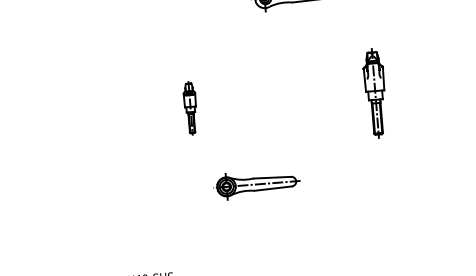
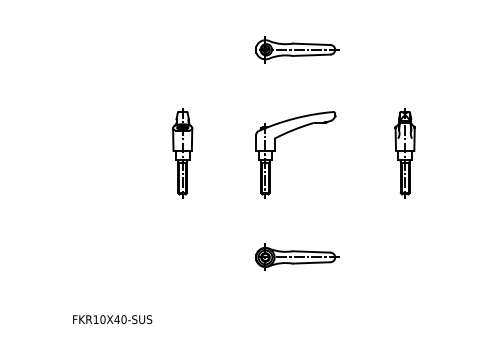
part: (374, 93) -> (404, 153), moved
part: (282, 99) -> (275, 151), added
part: (190, 108) -> (182, 153), size x1.67
part: (258, 183) -> (297, 256), moved

